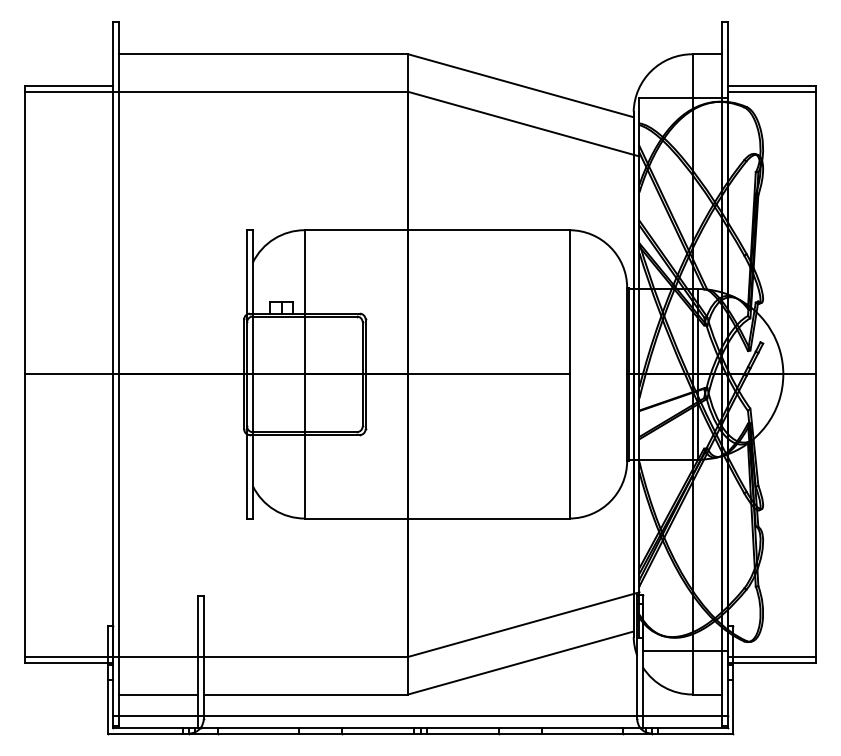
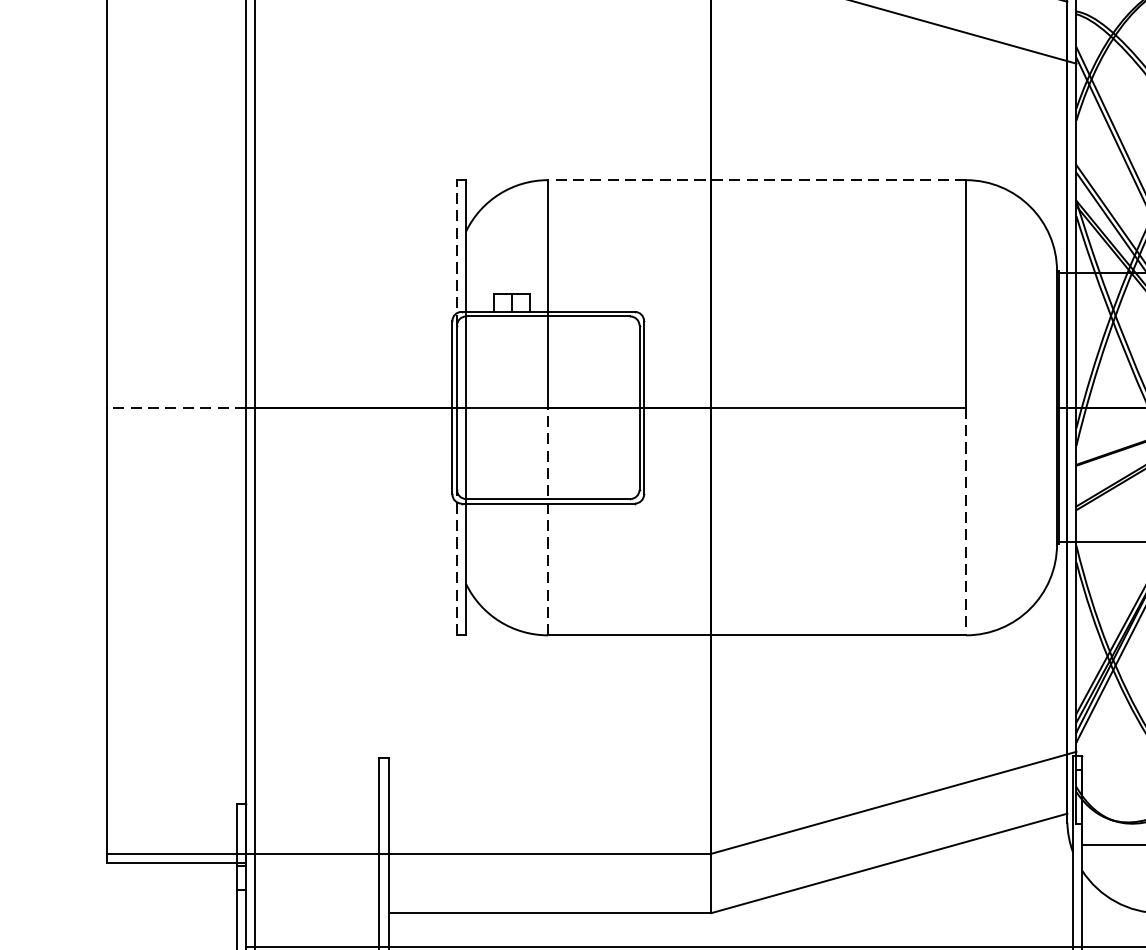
line: (436, 230) -> (756, 180), solid -> dashed
line: (247, 275) -> (457, 251), solid -> dashed
line: (68, 374) -> (175, 407), solid -> dashed
line: (304, 445) -> (547, 520), solid -> dashed
line: (569, 446) -> (966, 521), solid -> dashed
line: (247, 471) -> (457, 561), solid -> dashed
line: (158, 694) -> (317, 913), removed

